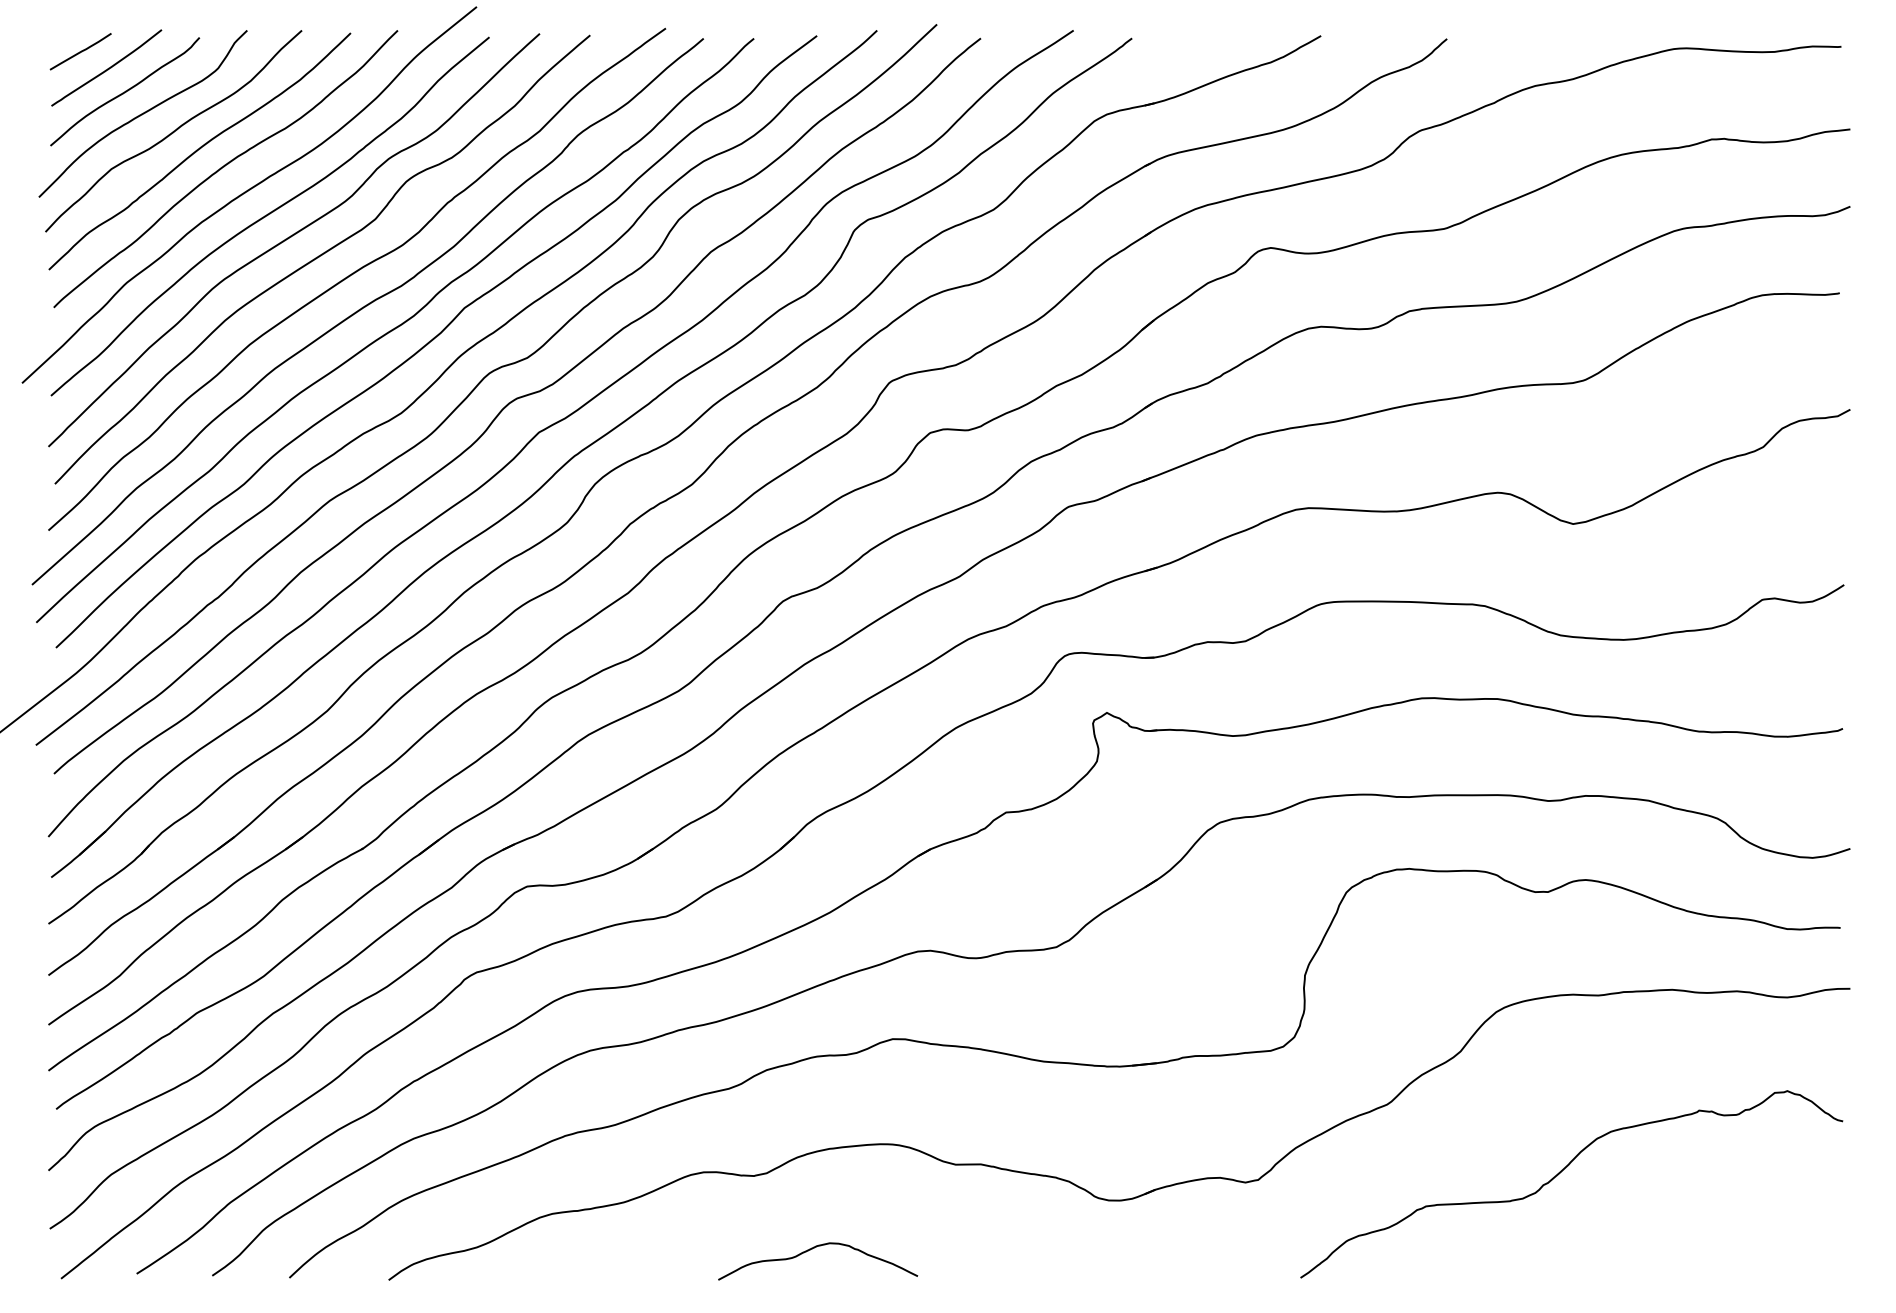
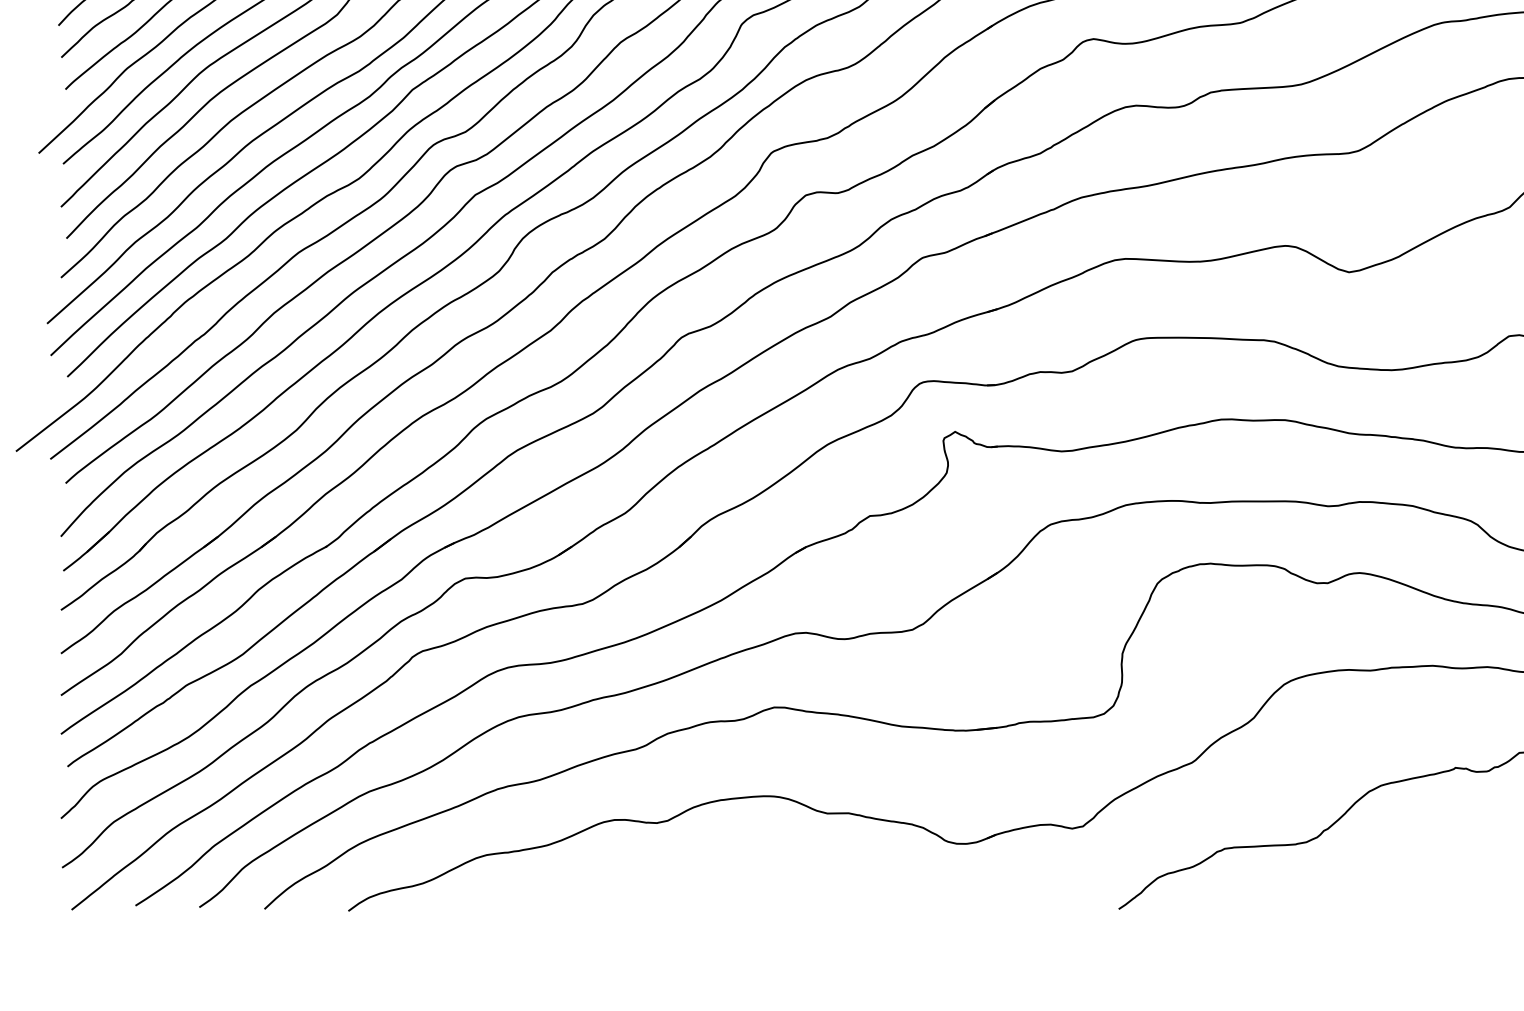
curve: (812, 1249) -> (706, 885), removed

